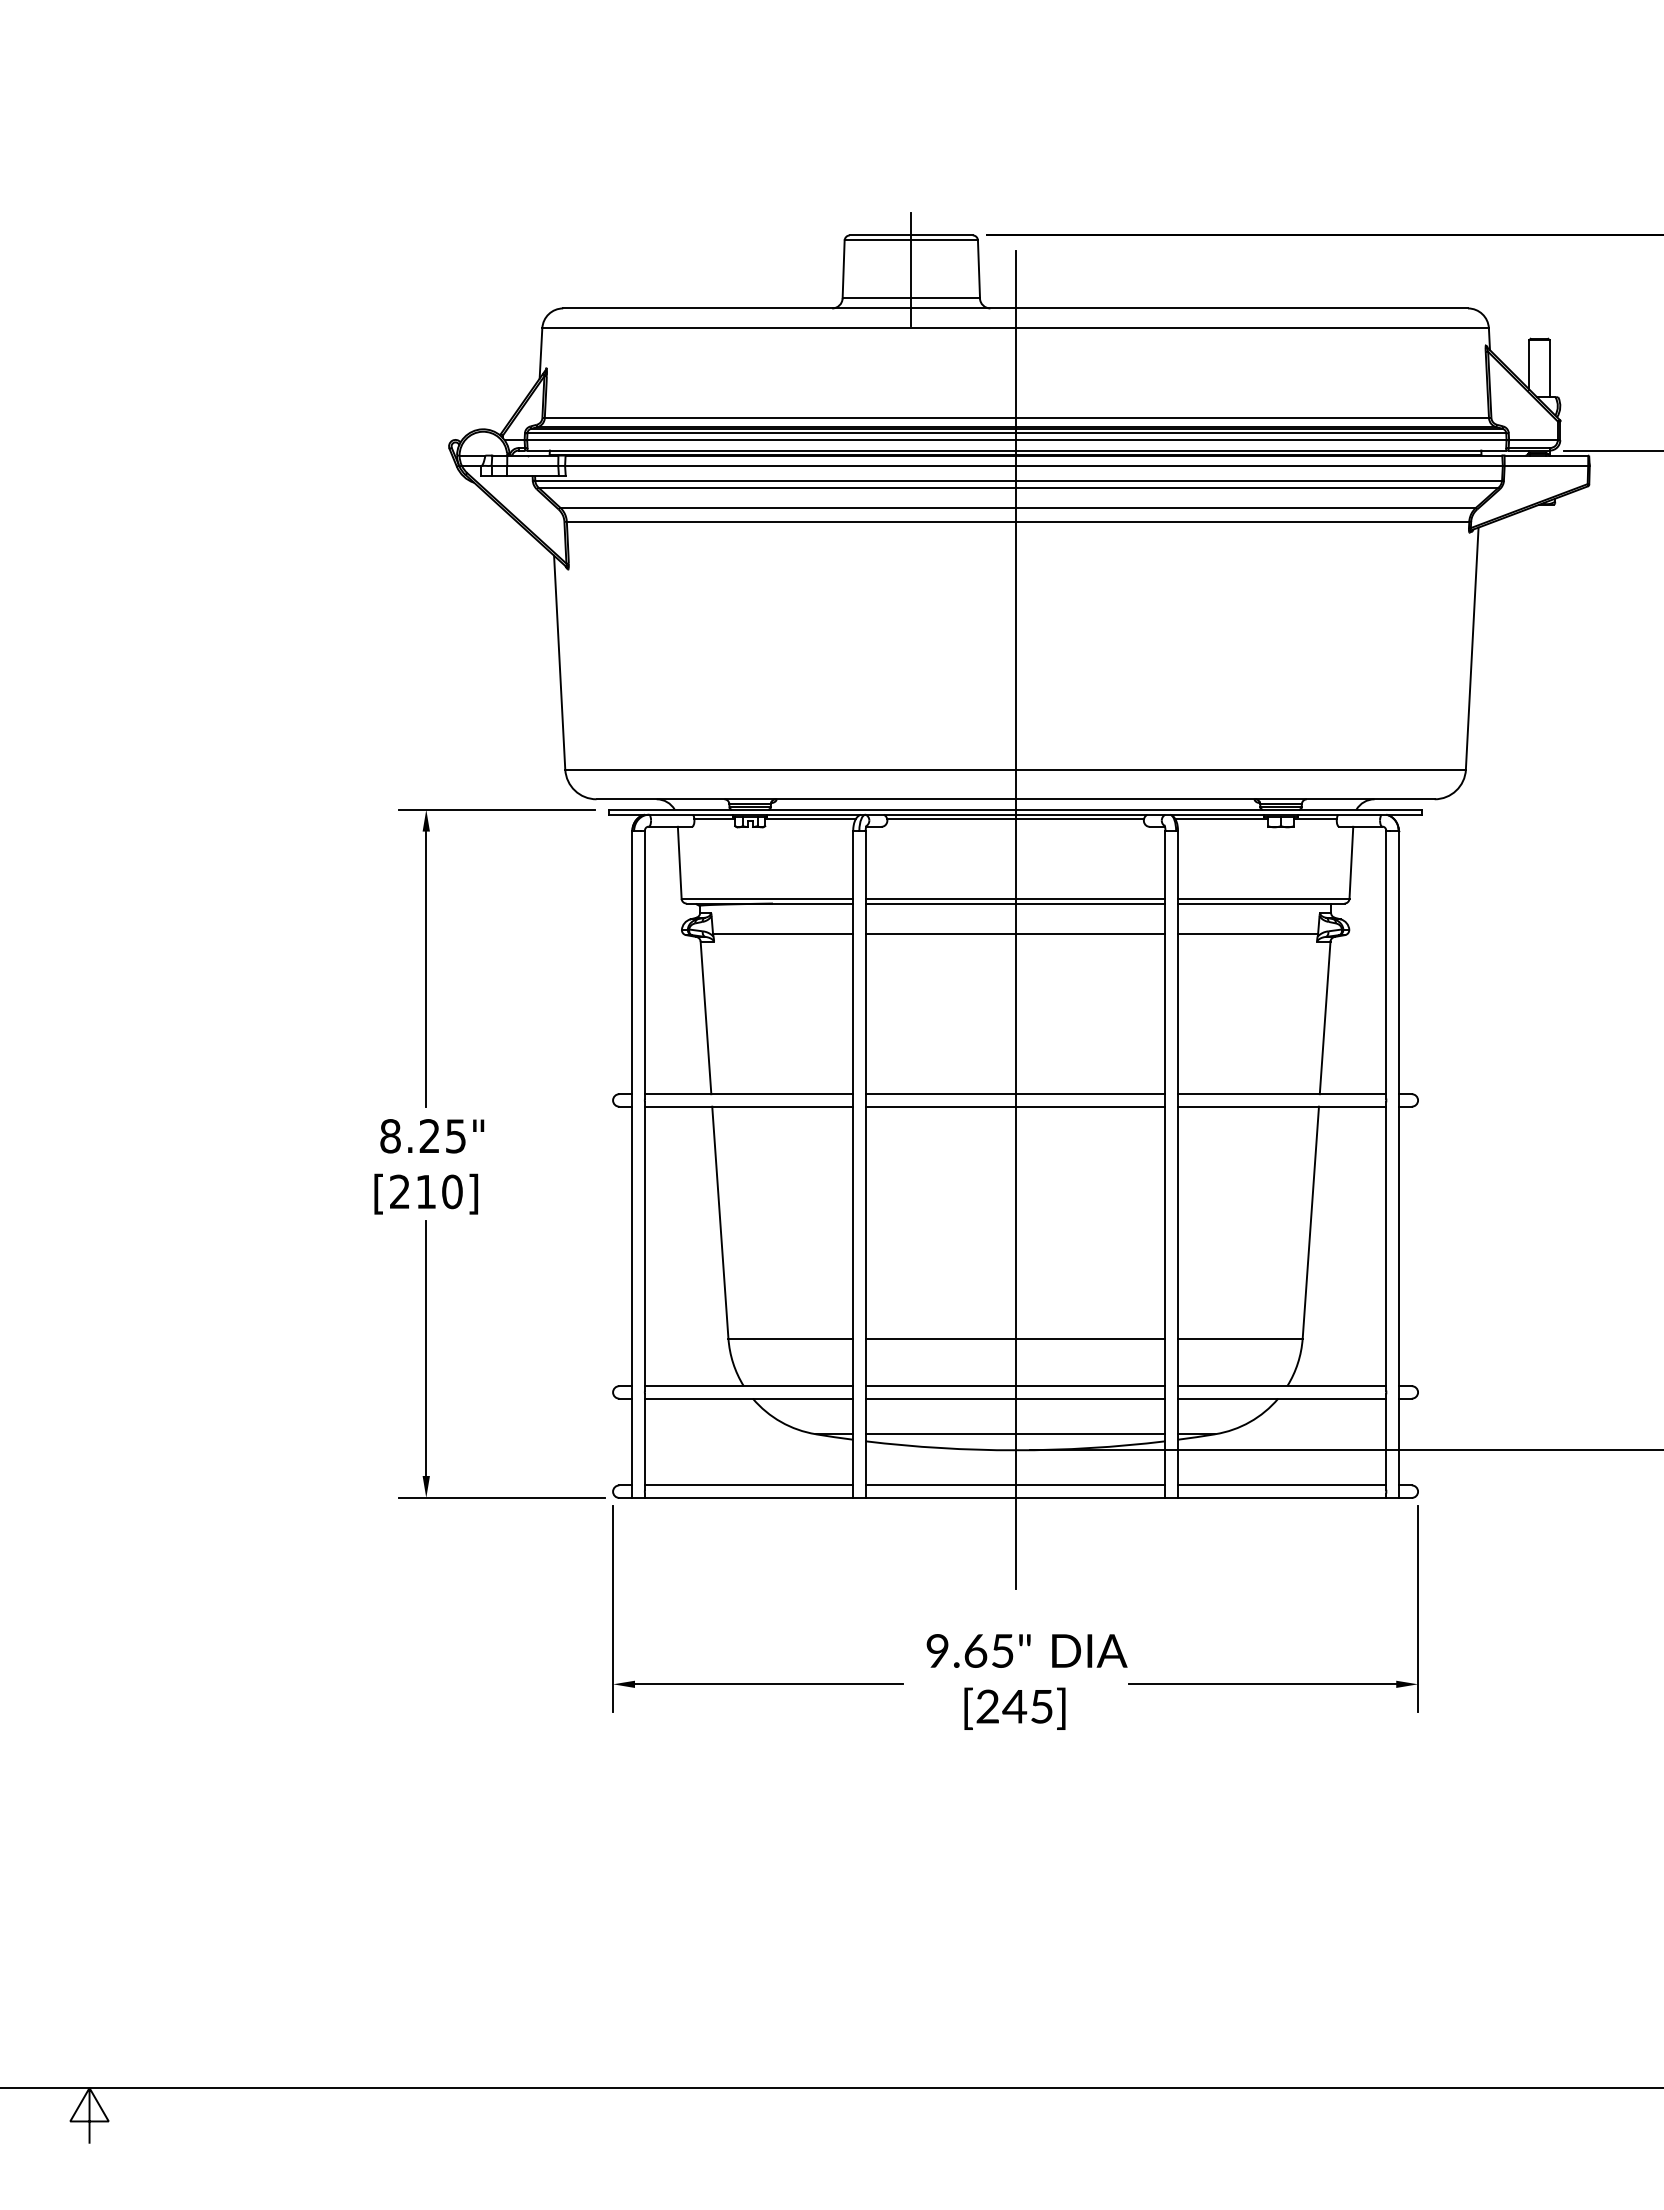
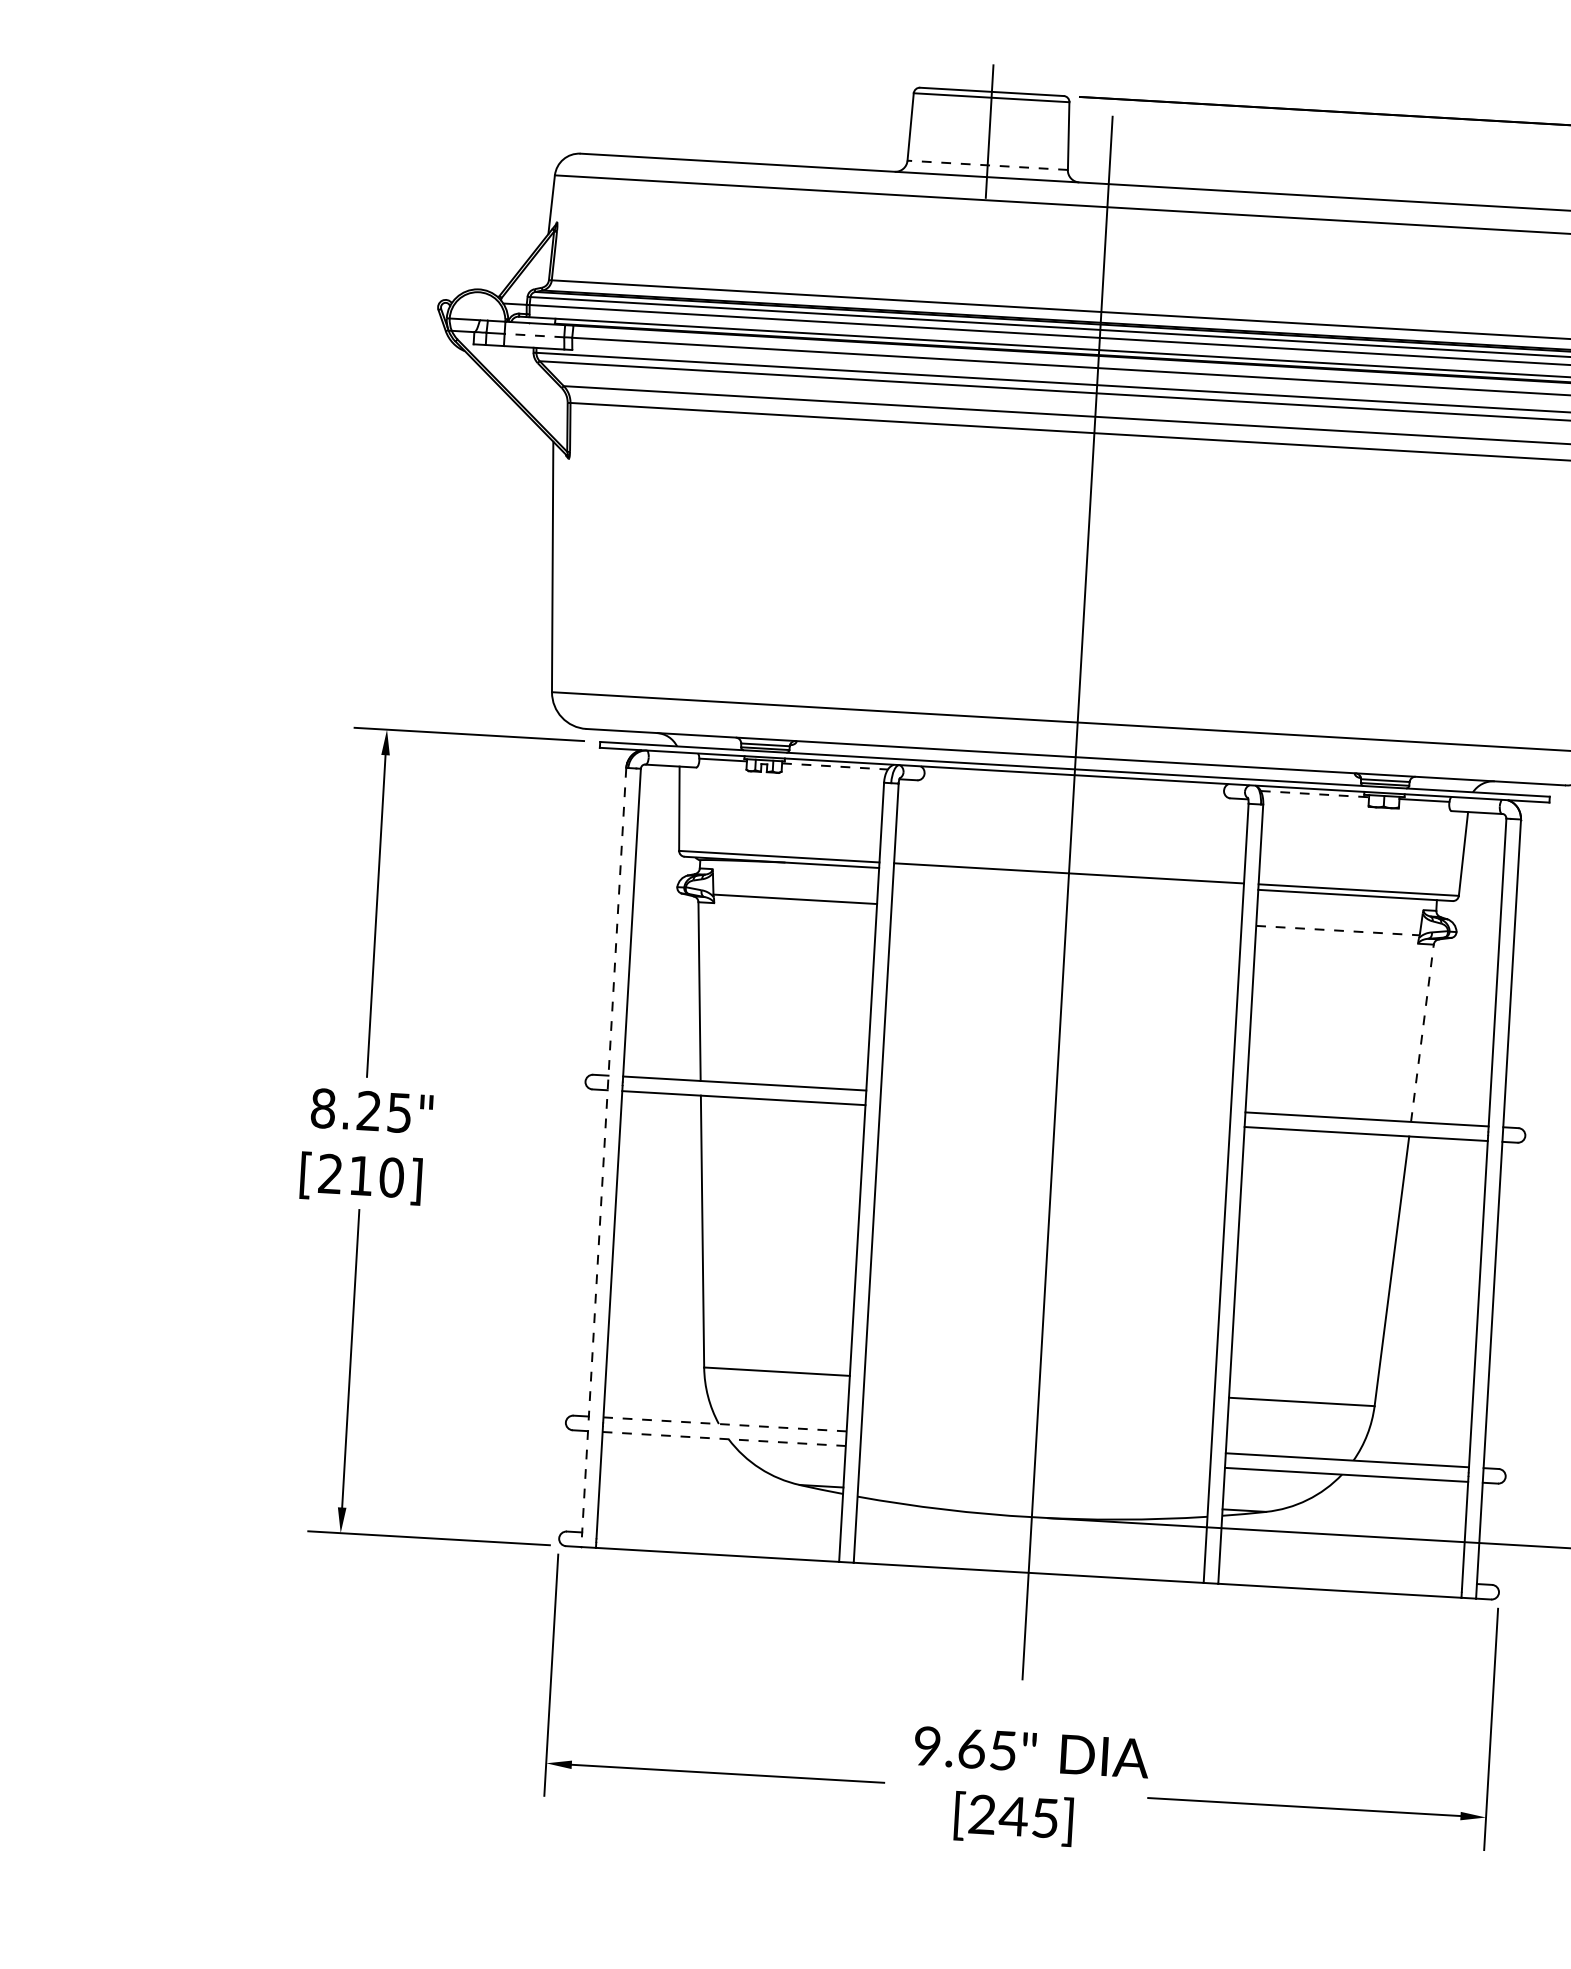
line: (911, 298) -> (987, 165), solid -> dashed
line: (532, 466) -> (534, 336), solid -> dashed
line: (811, 819) -> (836, 767), solid -> dashed
line: (1015, 819) -> (1074, 780), removed
line: (1222, 819) -> (1315, 794), solid -> dashed
line: (1015, 903) -> (1068, 878), removed
line: (1015, 934) -> (1066, 915), removed
line: (1248, 934) -> (1338, 930), solid -> dashed
line: (1325, 1017) -> (1422, 1032), solid -> dashed
line: (1015, 1094) -> (1055, 1101), removed
line: (1015, 1106) -> (1054, 1115), removed
line: (632, 1164) -> (603, 1157), solid -> dashed
line: (1015, 1338) -> (1039, 1386), removed
line: (748, 1386) -> (724, 1424), solid -> dashed
line: (1015, 1386) -> (1036, 1442), removed
line: (749, 1398) -> (724, 1438), solid -> dashed
line: (1015, 1398) -> (1035, 1456), removed
line: (1015, 1434) -> (1032, 1498), removed
line: (748, 1485) -> (717, 1540), removed
line: (1015, 1485) -> (1029, 1558), removed
line: (1281, 1485) -> (1339, 1576), removed

